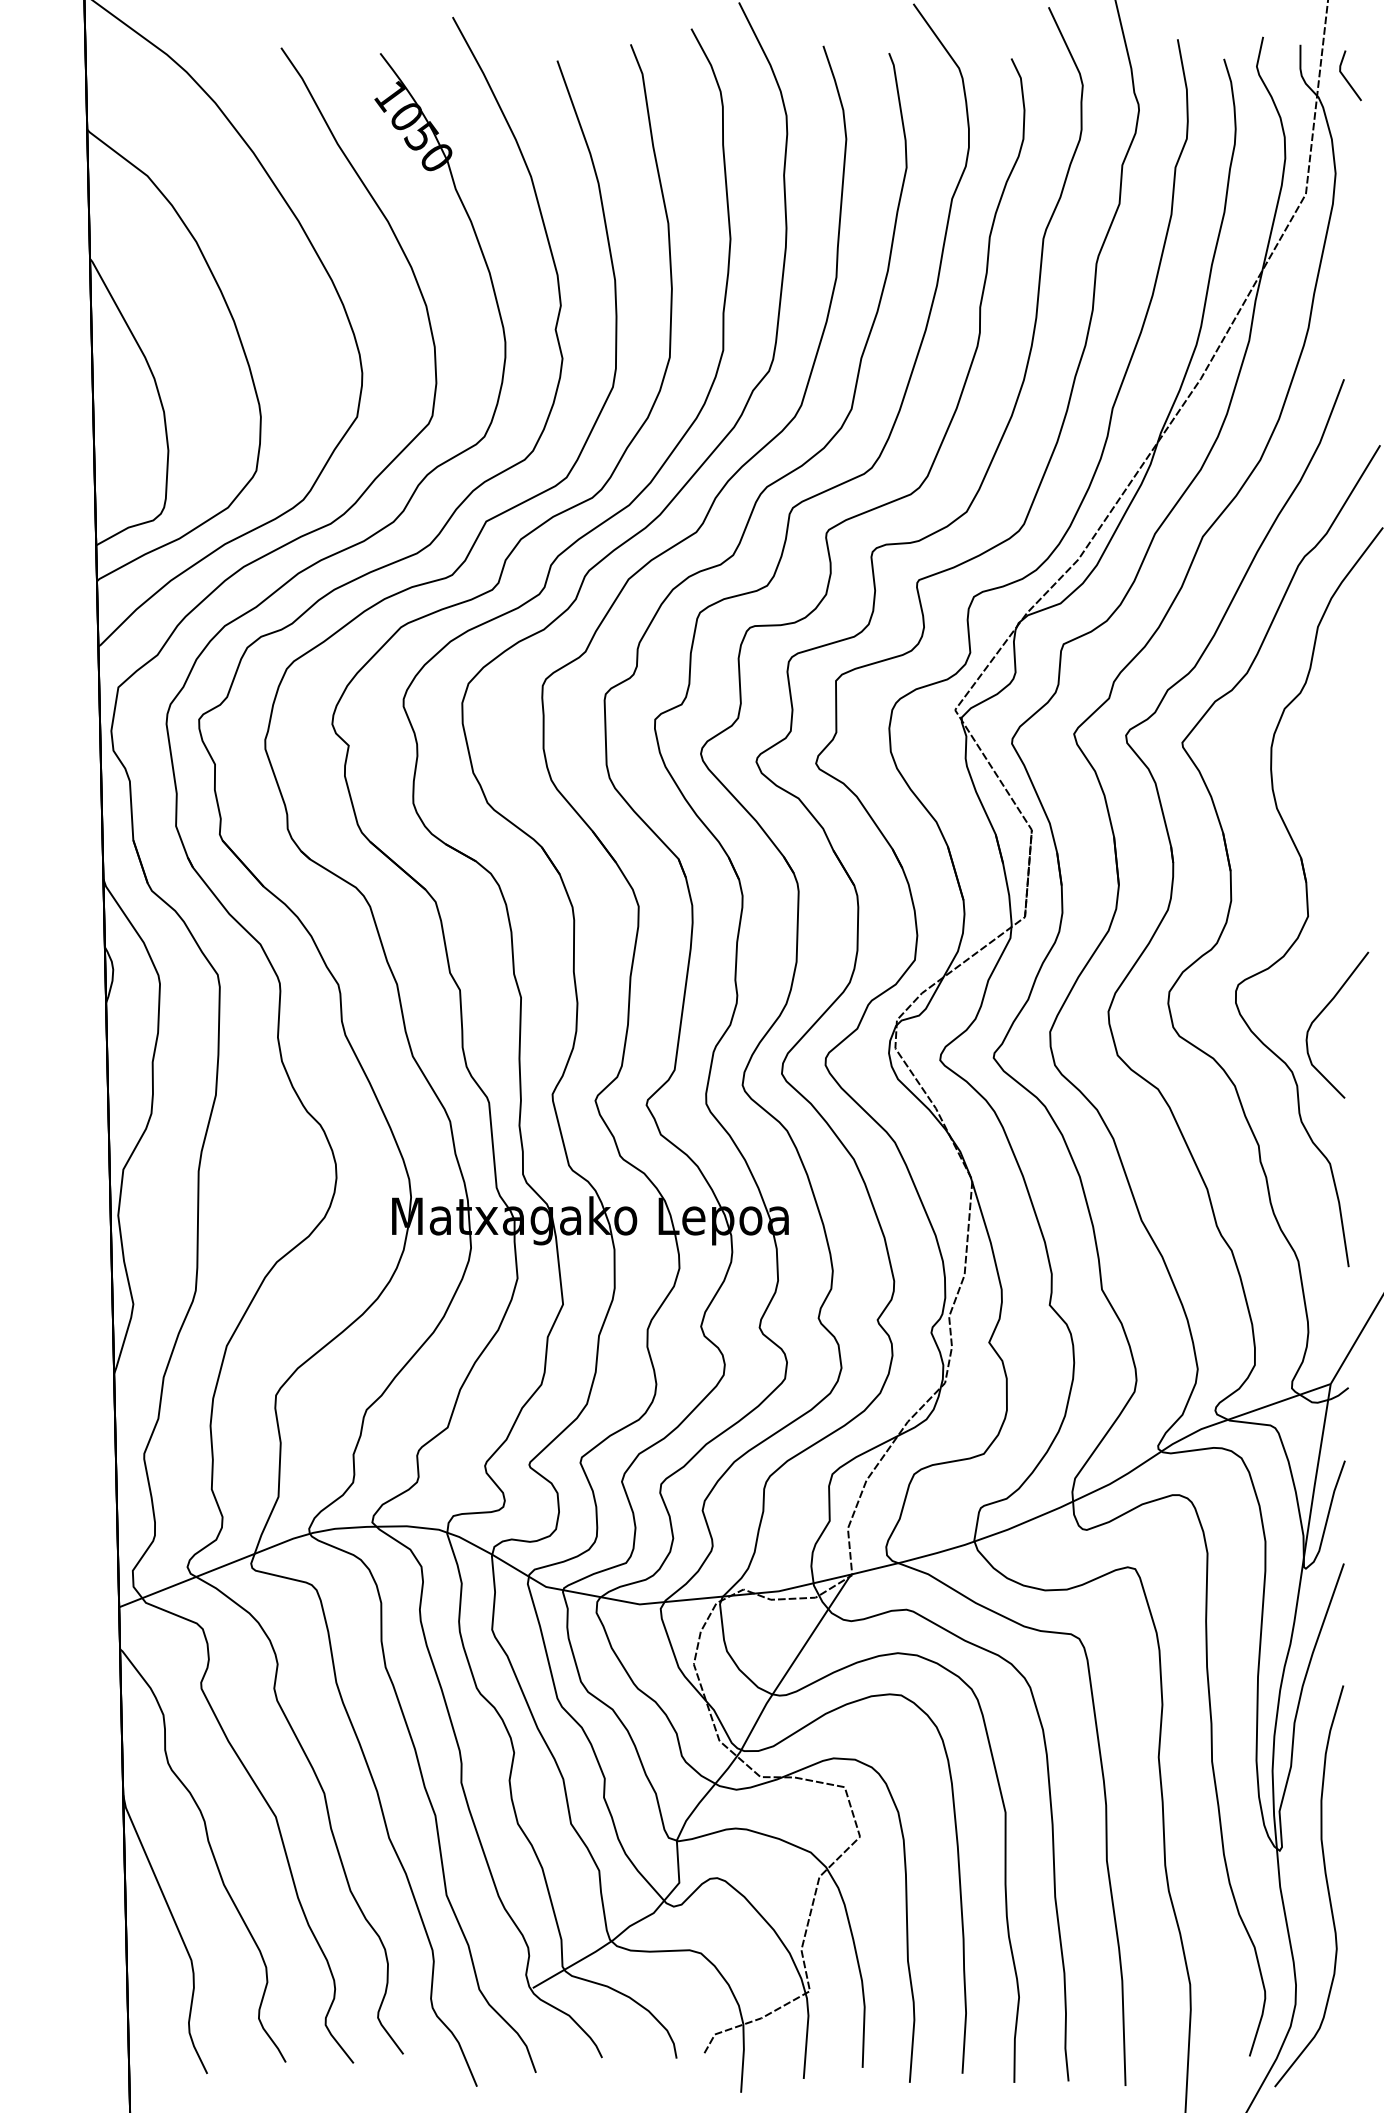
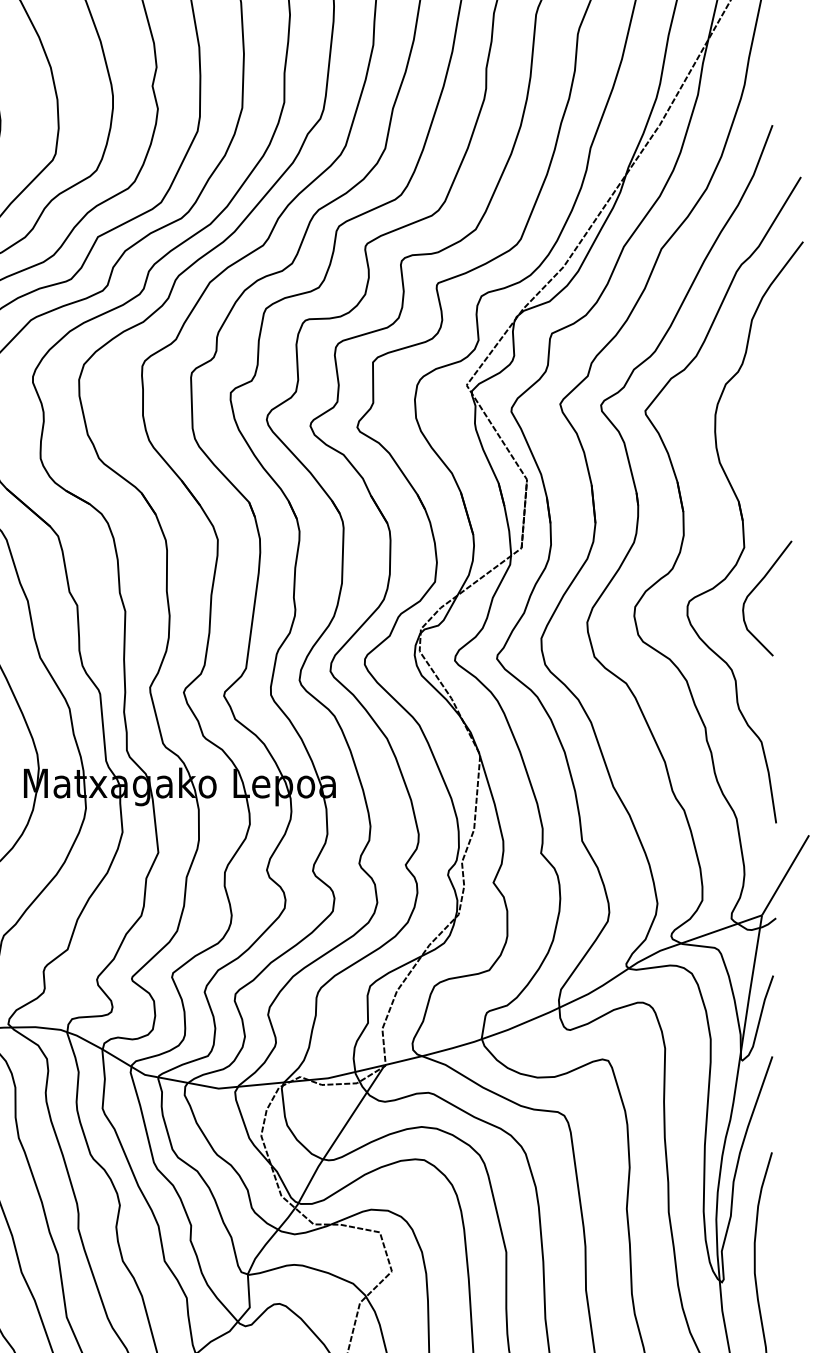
curve: (1324, 1010) -> (757, 586), moved

